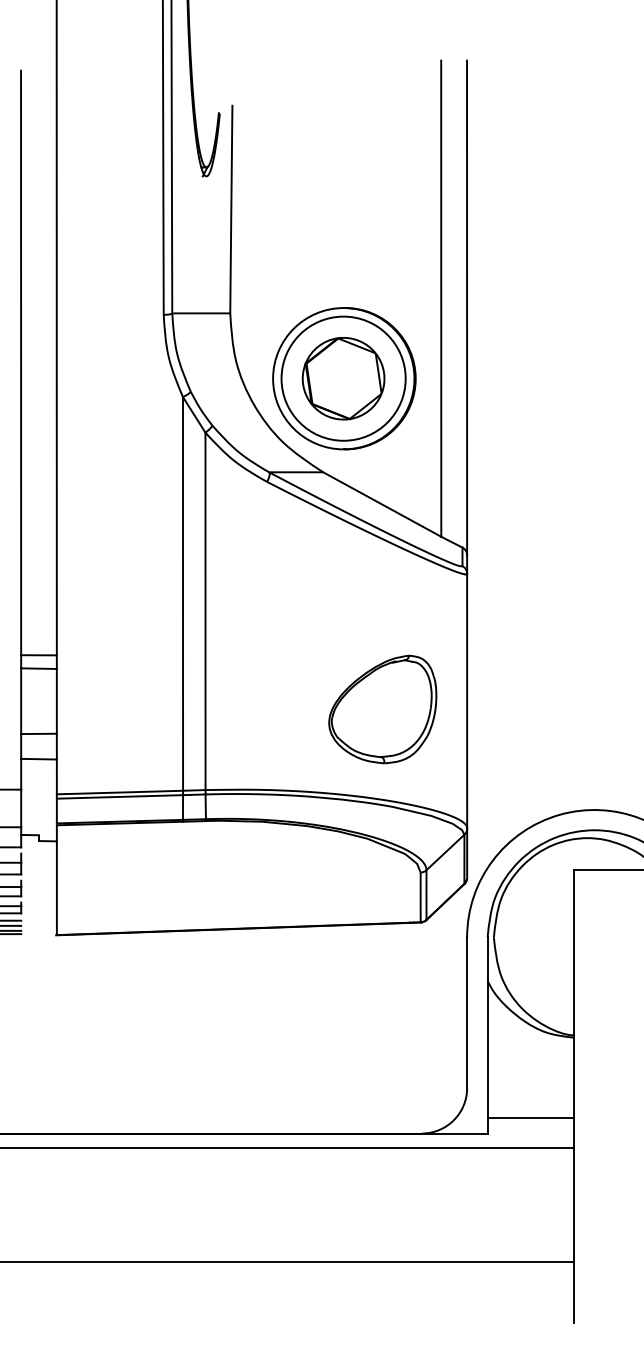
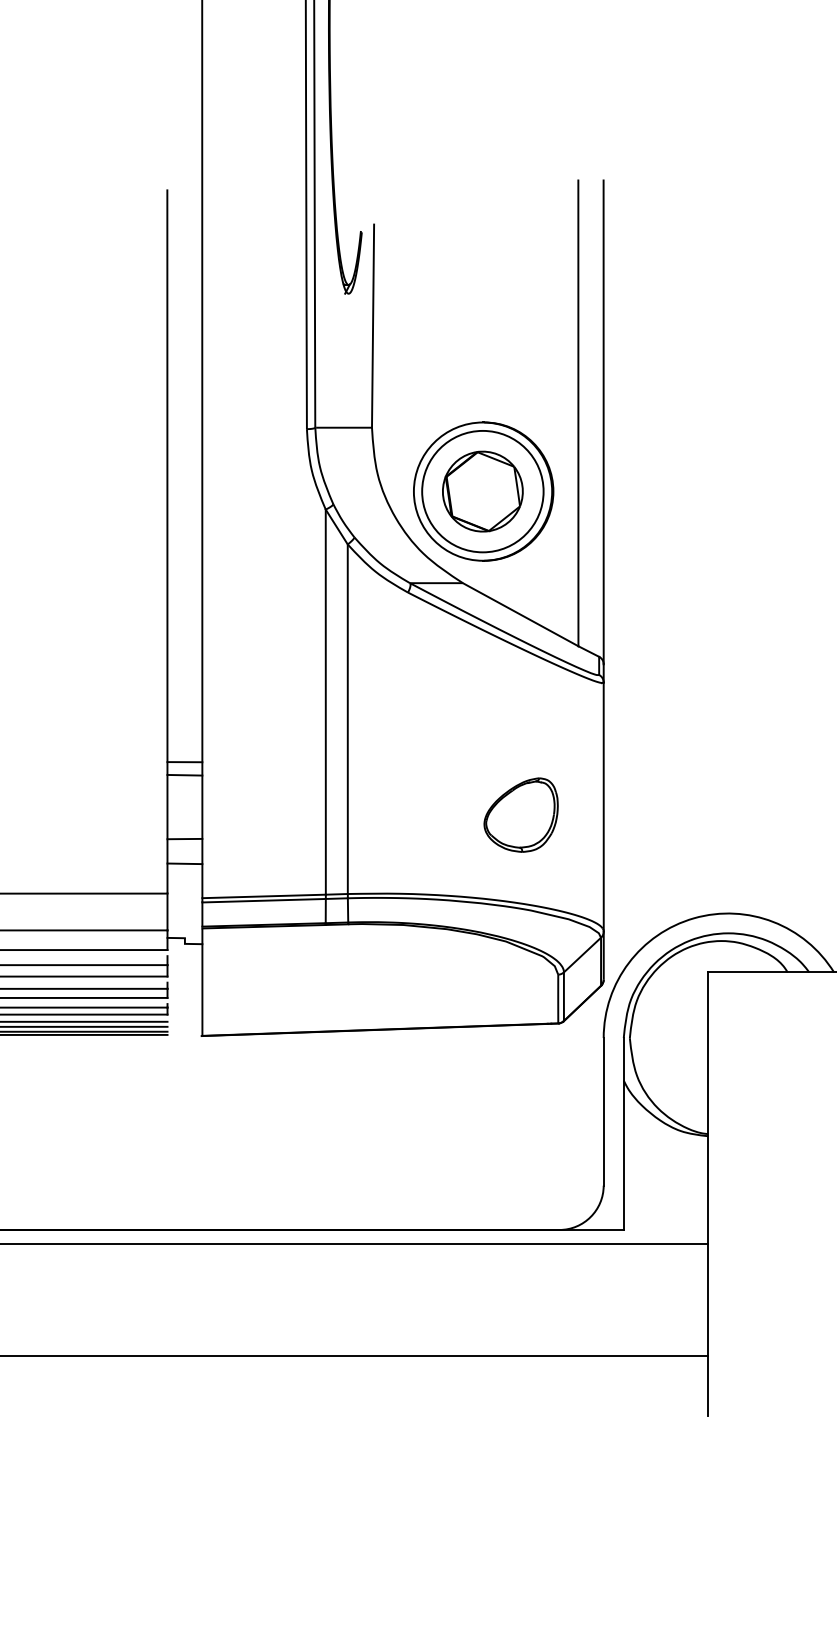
part: (382, 708) -> (520, 814), size x0.7
line: (530, 1118) -> (665, 1215), removed

